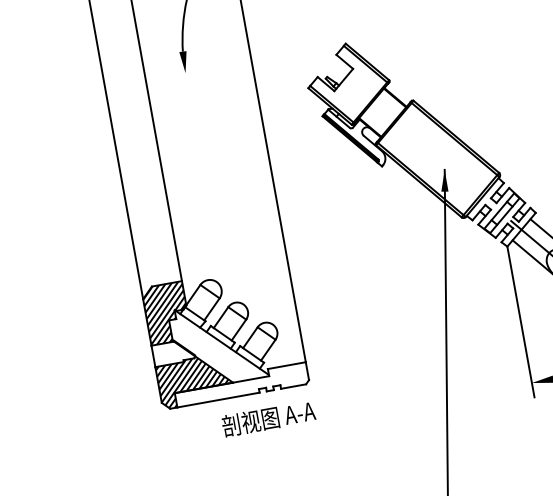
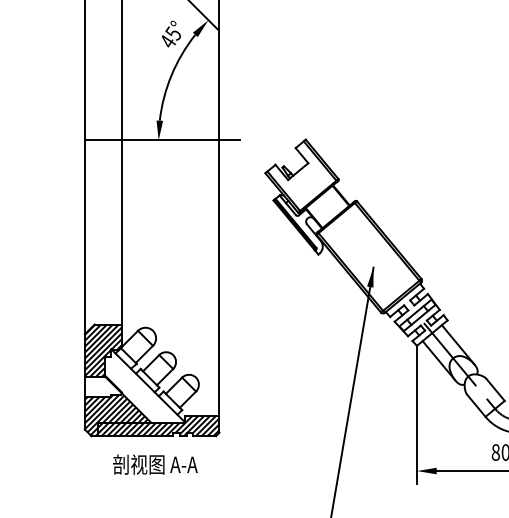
line: (189, 72) -> (162, 140), added
hatch: (241, 385) -> (158, 426), added
text: (268, 418) -> (155, 464), moved

